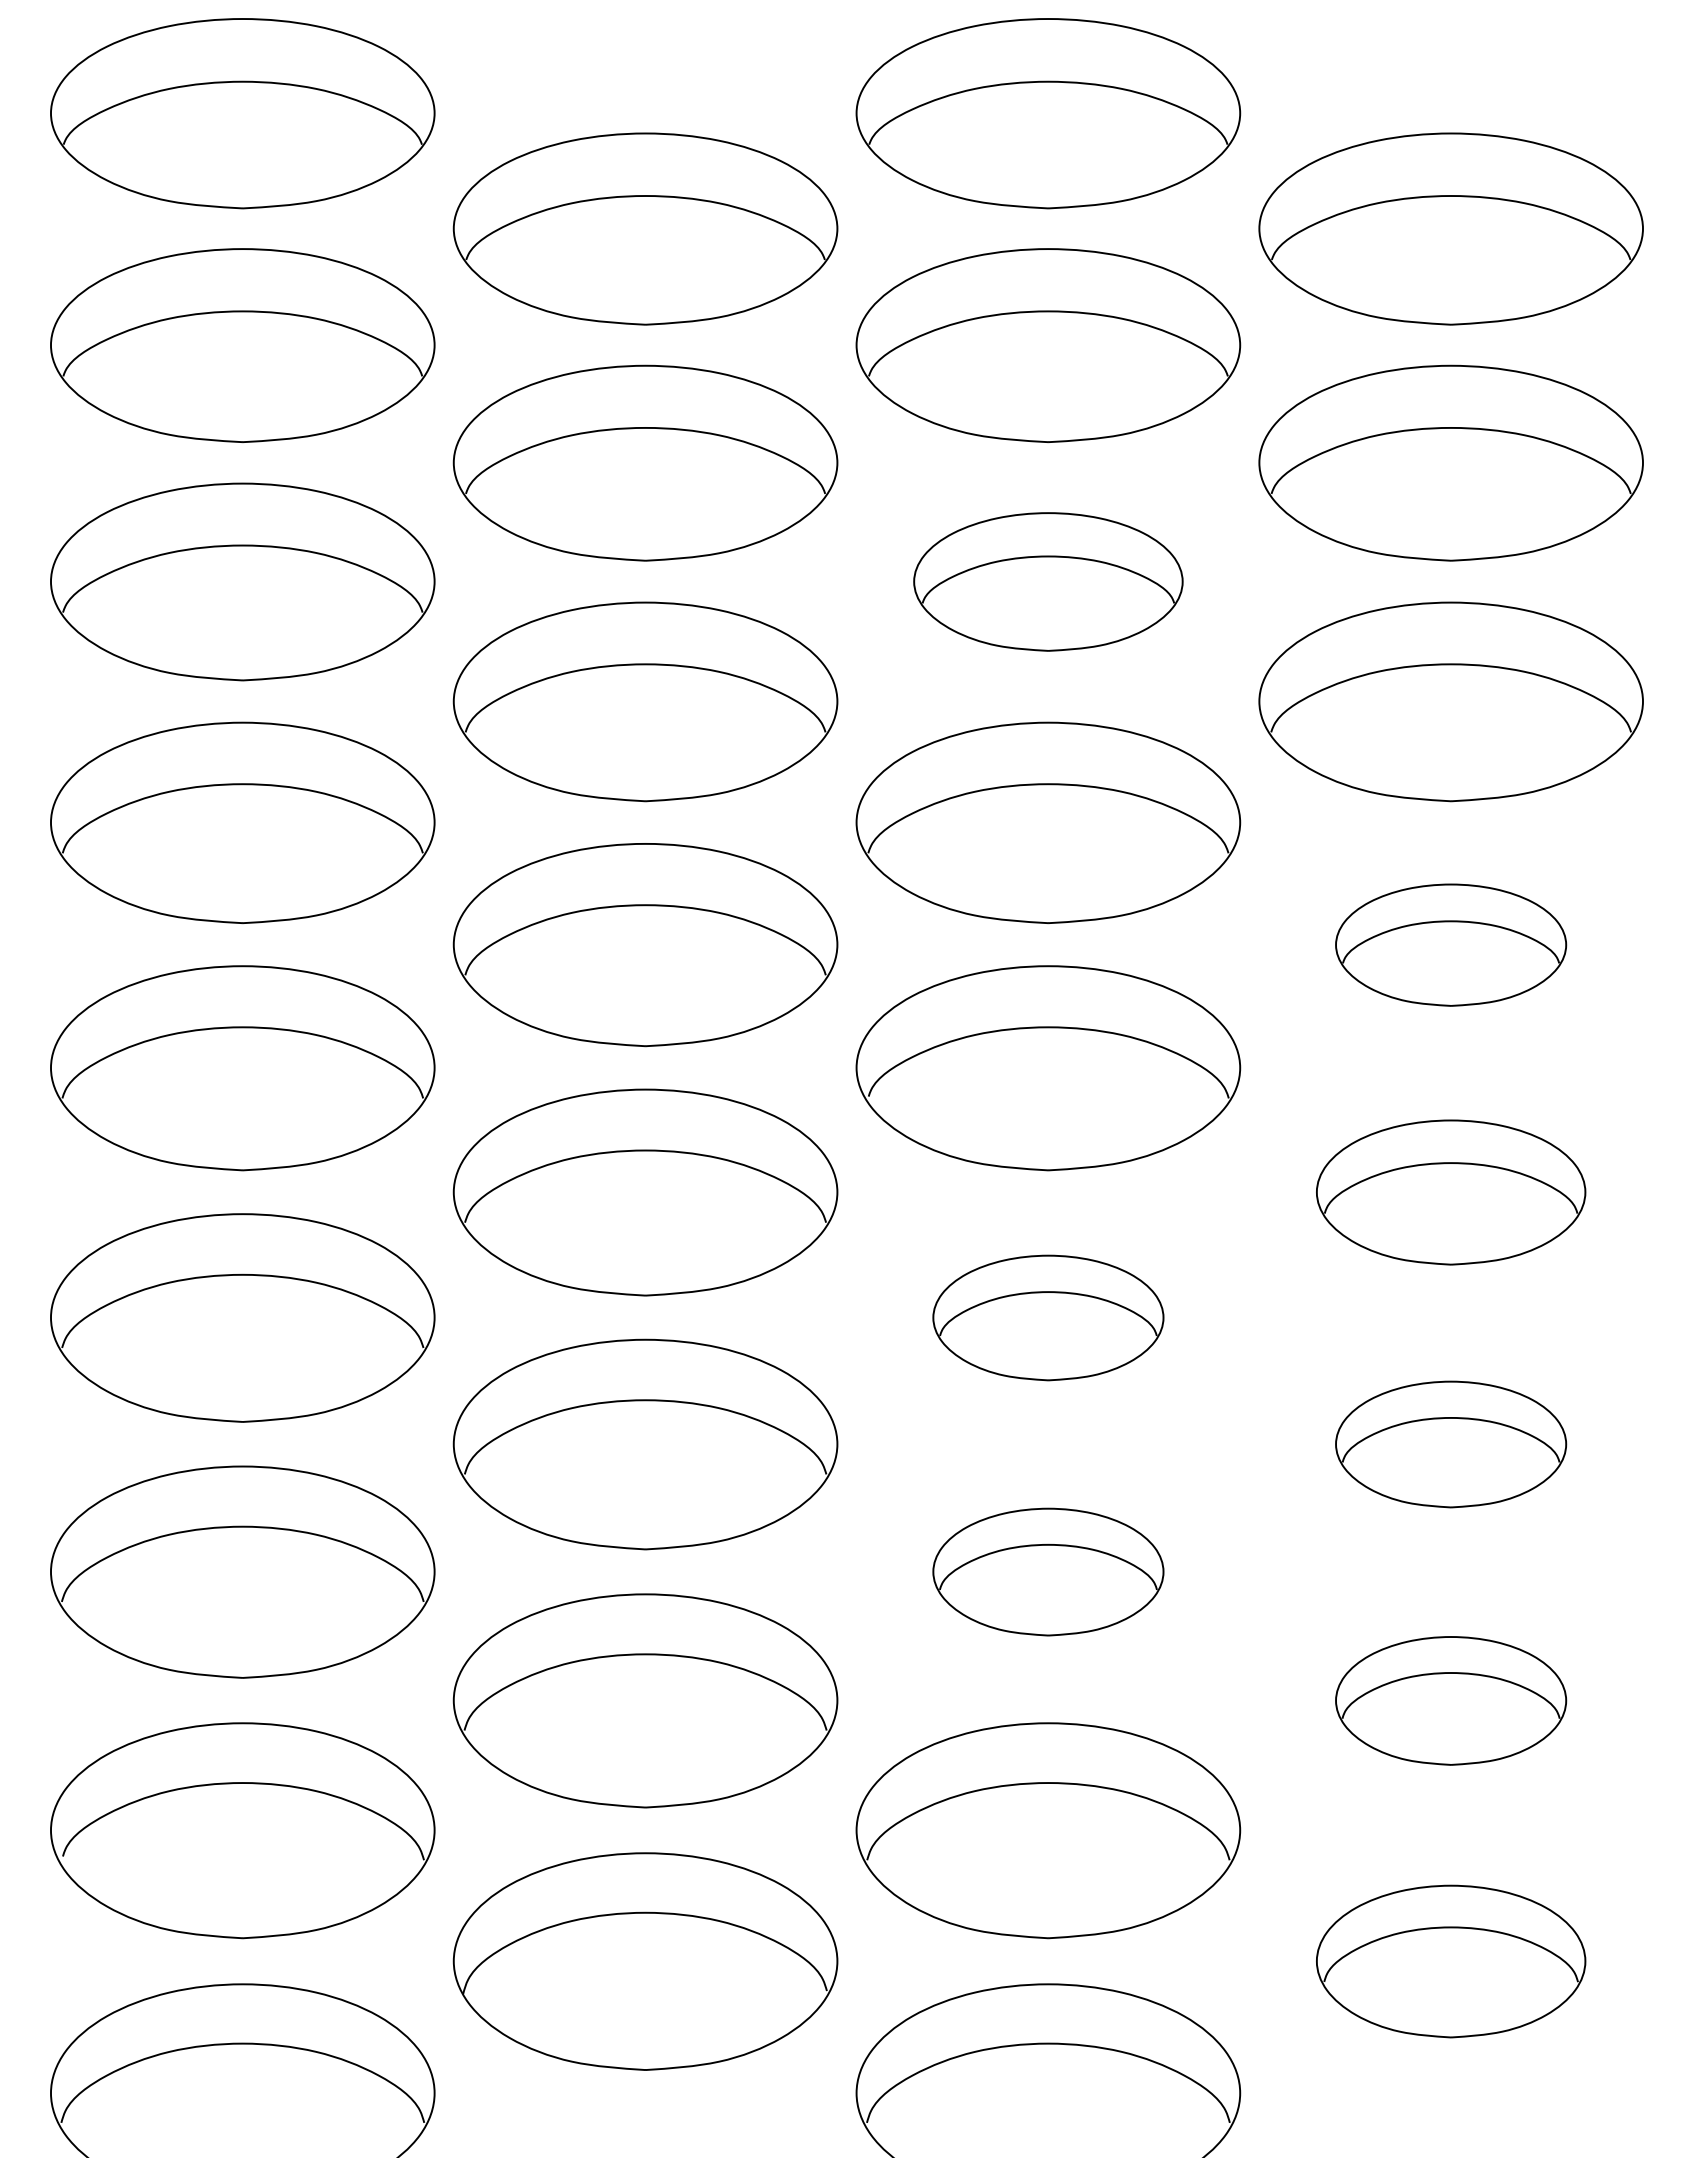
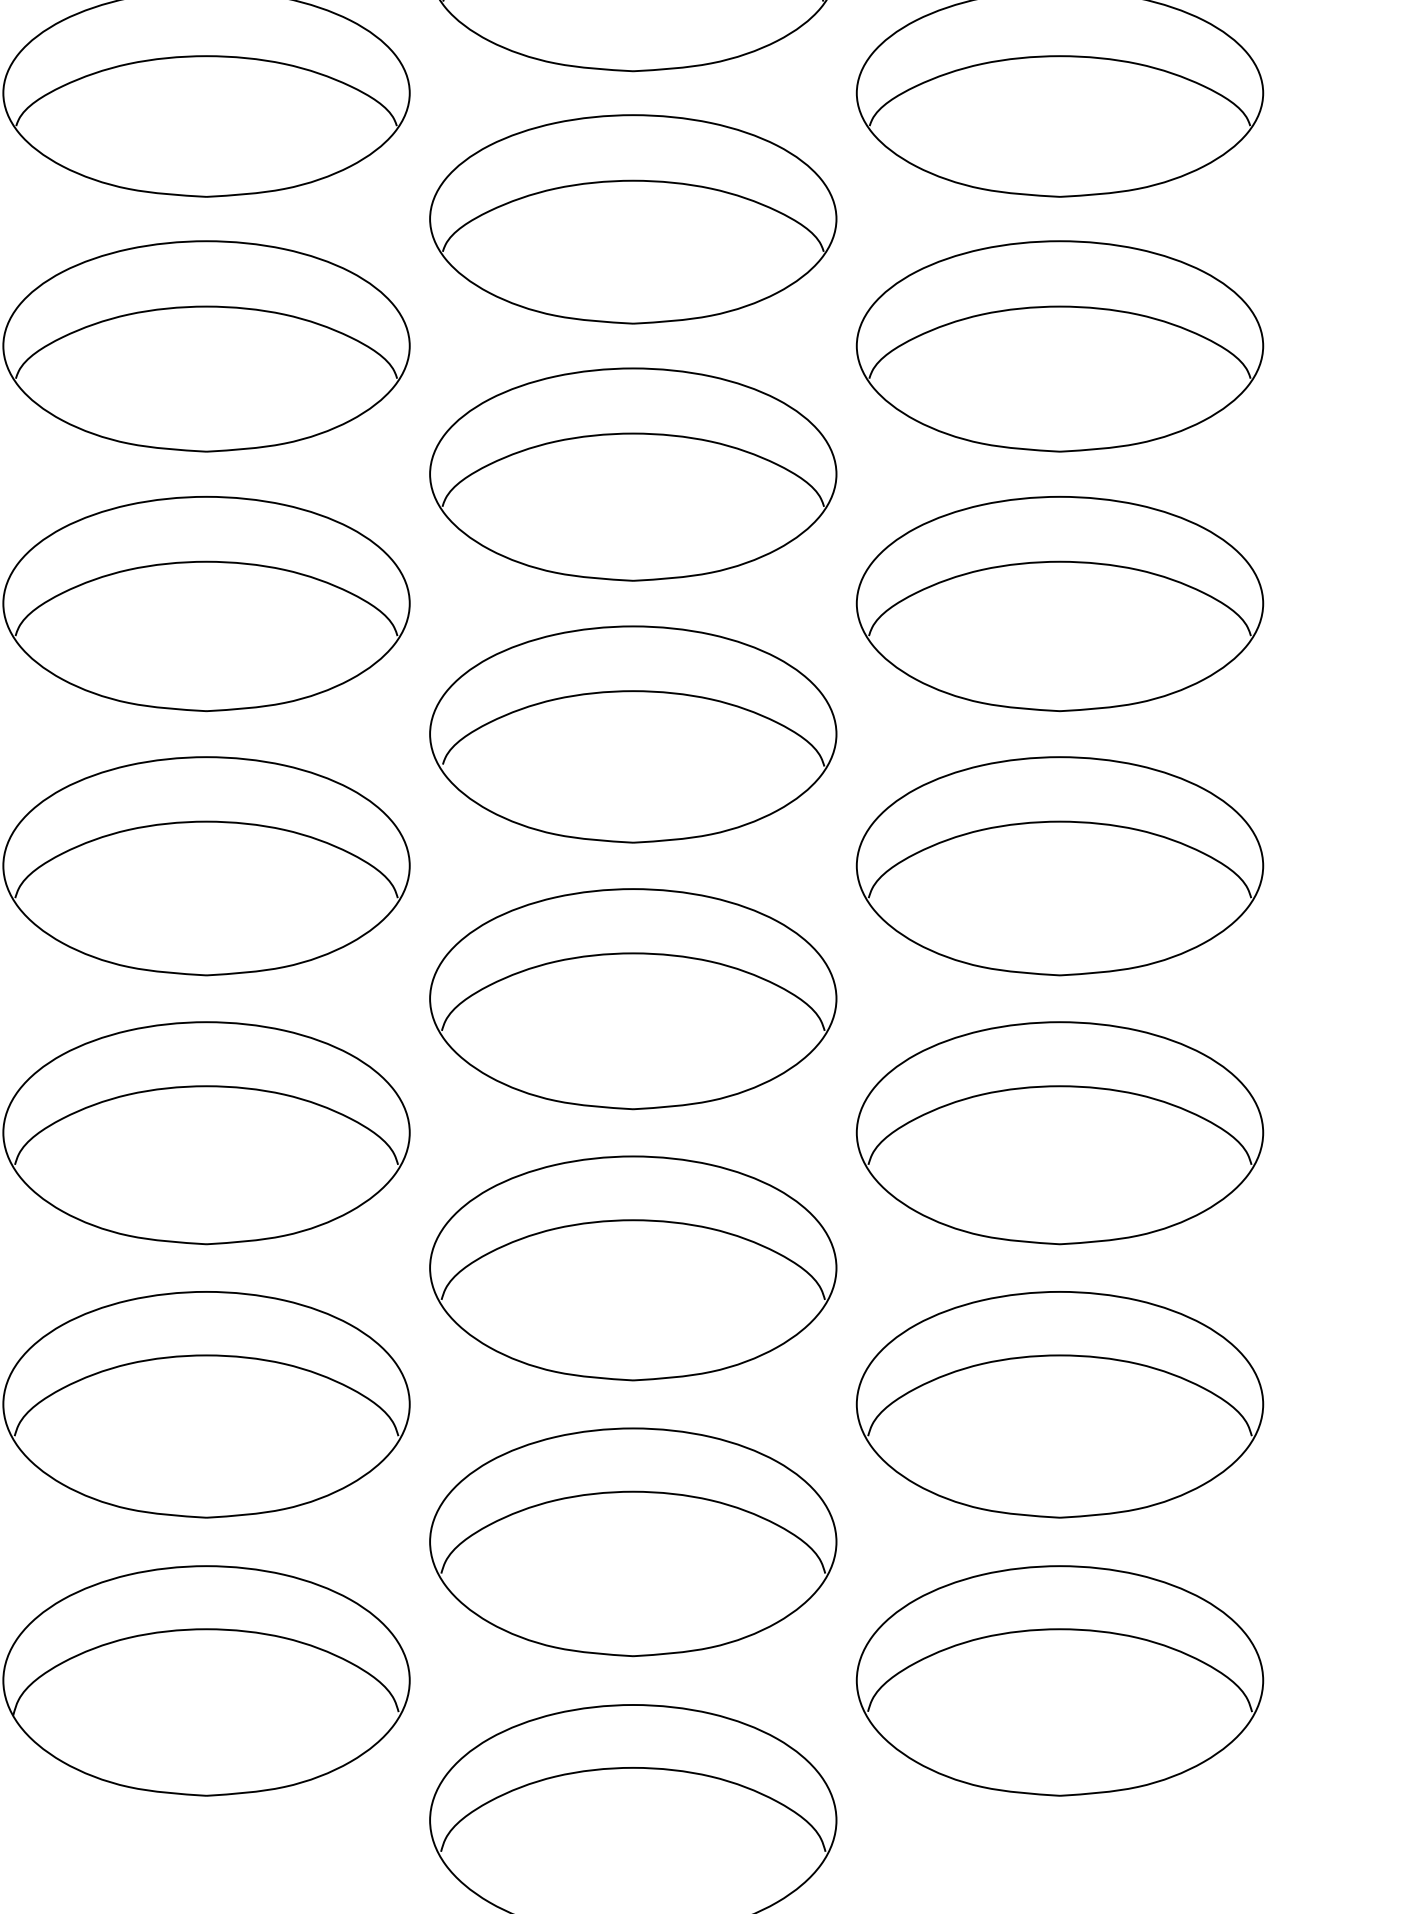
part: (1048, 581) -> (633, 218), size x1.43
part: (1450, 945) -> (1059, 604), size x1.67
part: (1450, 1192) -> (1059, 866), size x1.43
part: (1048, 1317) -> (633, 998), size x1.67
part: (1450, 1444) -> (1059, 1133), size x1.67
part: (1048, 1571) -> (633, 1267), size x1.67
part: (1450, 1700) -> (1059, 1404), size x1.67
part: (1450, 1961) -> (1059, 1680), size x1.43

